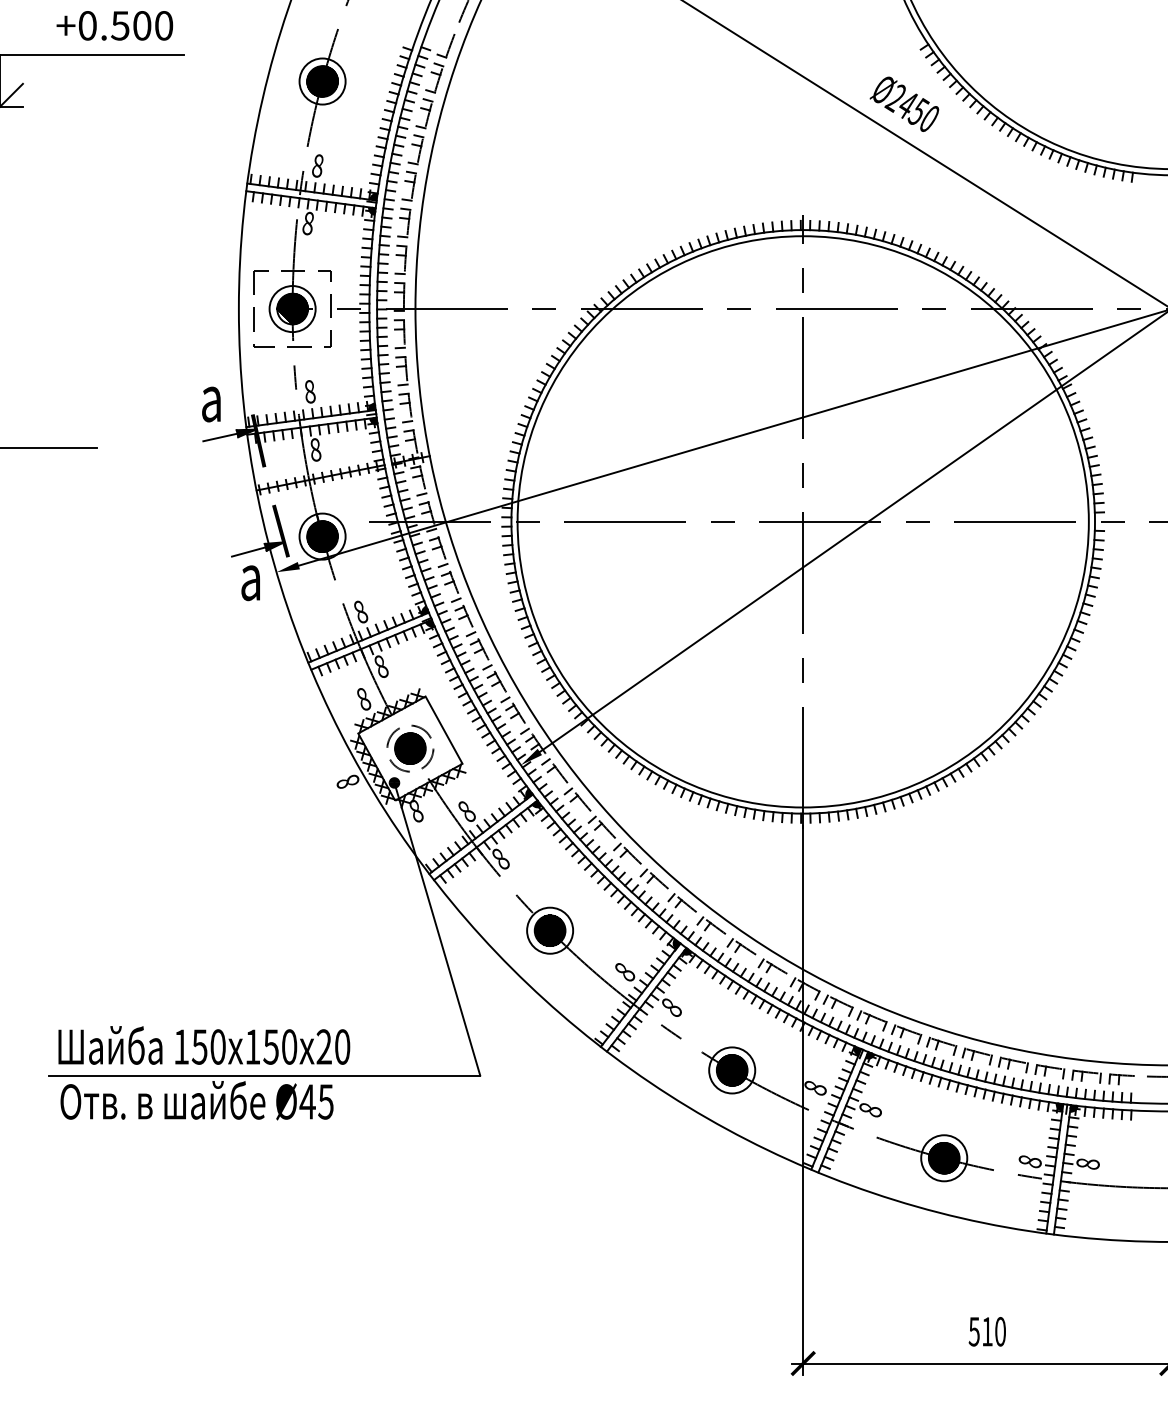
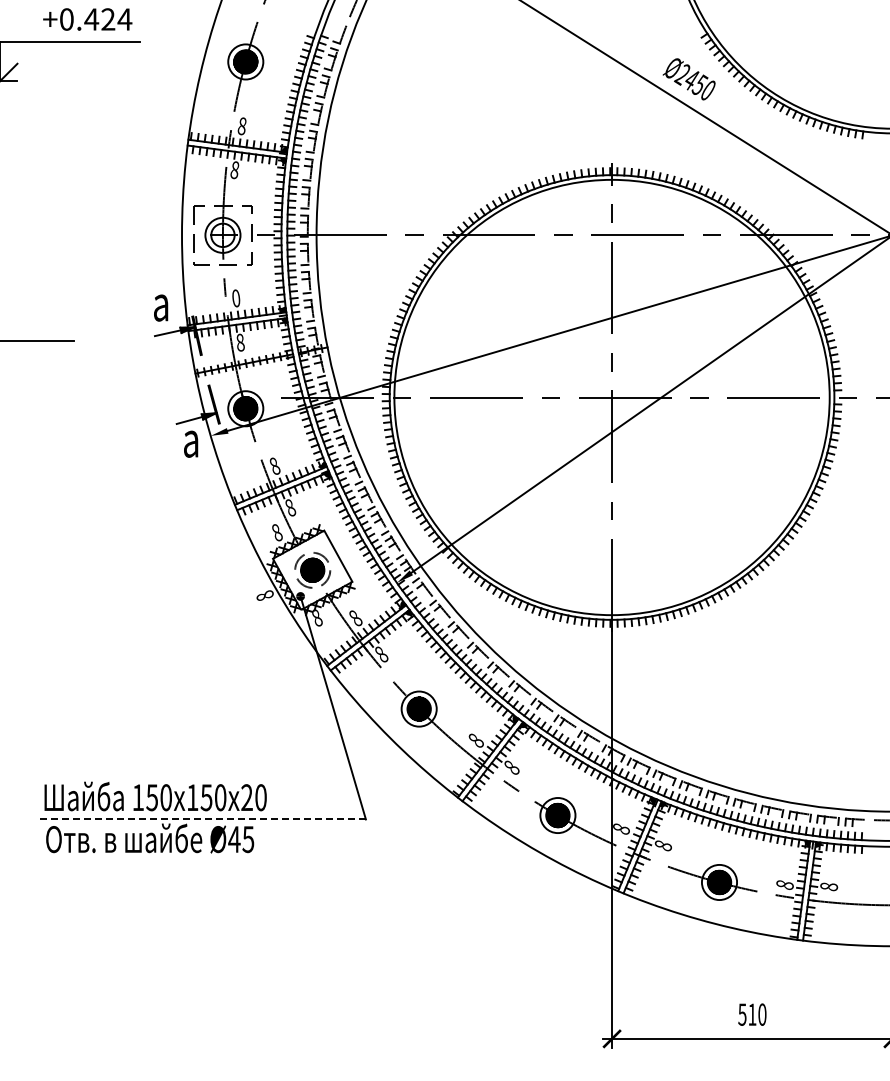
text: (142, 25) -> (108, 19), +0.500 -> +0.424
hatch: (292, 309) -> (222, 235), removed
text: (310, 391) -> (236, 298), 8 -> 0
line: (264, 1075) -> (201, 819), solid -> dashed

